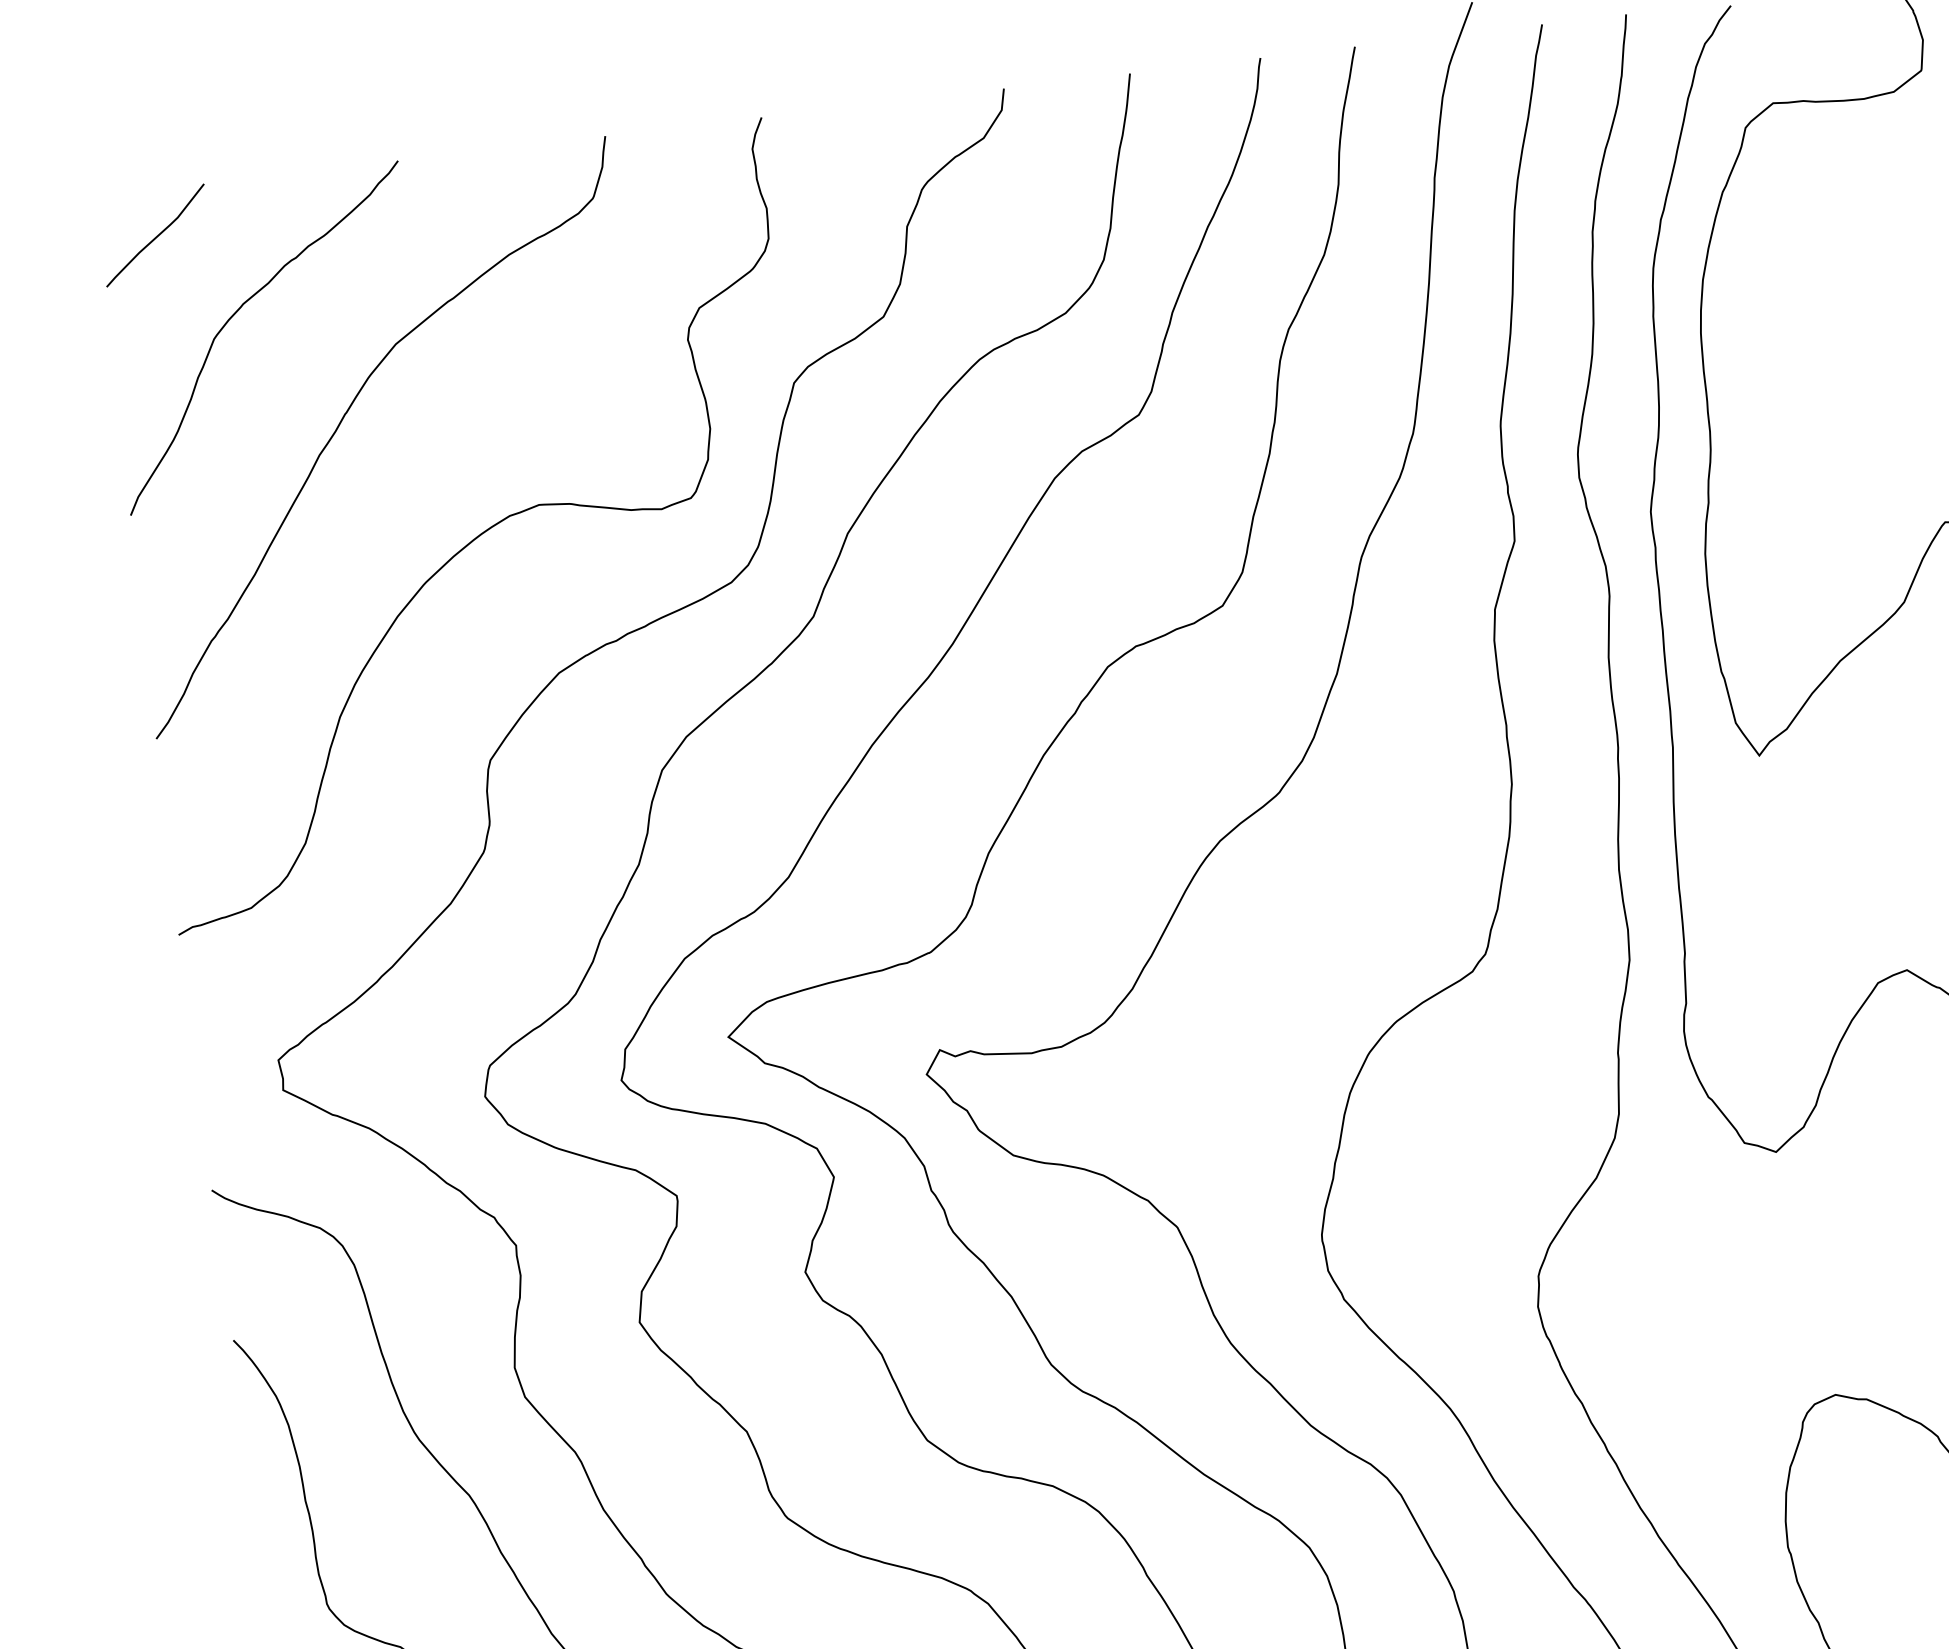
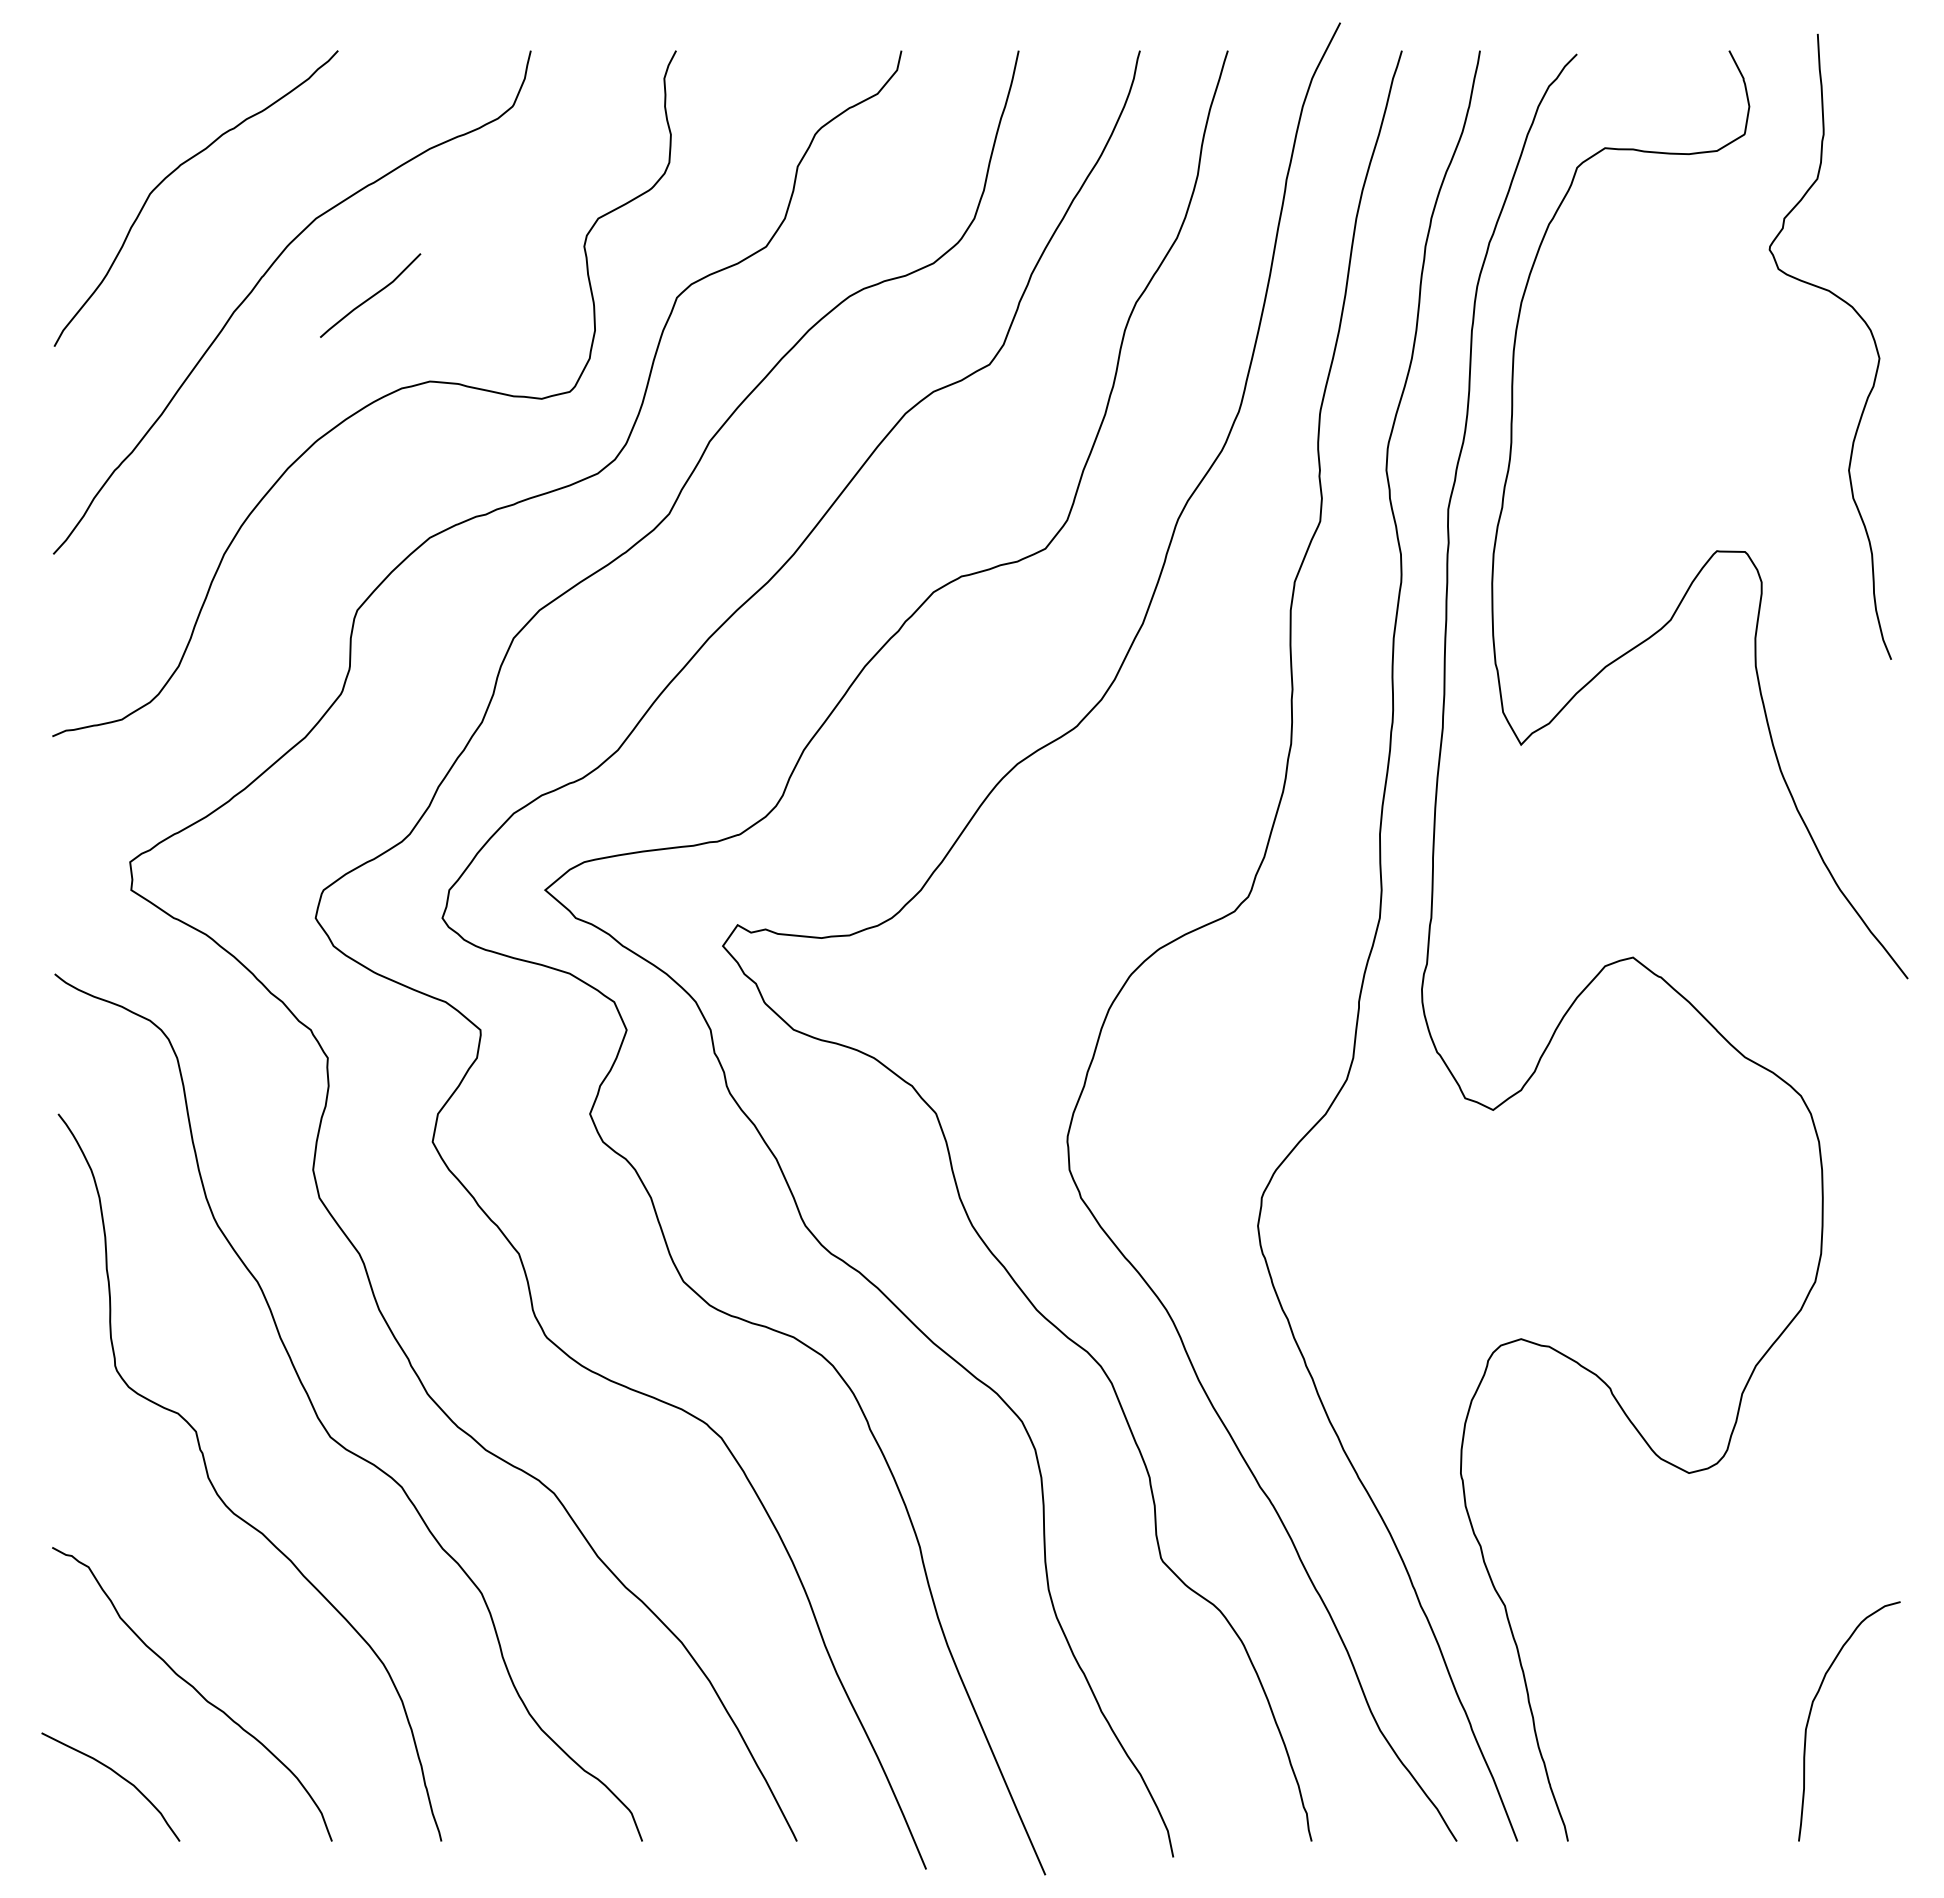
curve: (155, 236) -> (370, 296), moved

